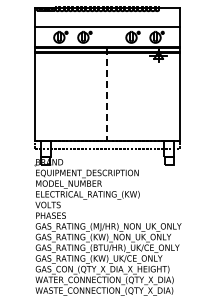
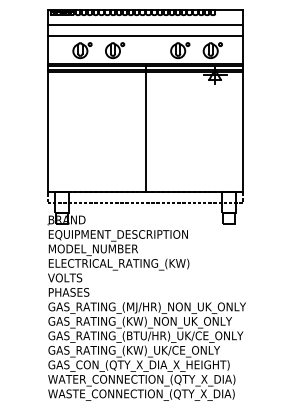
line: (107, 18) -> (145, 25), added
line: (107, 94) -> (145, 128), dashed -> solid

